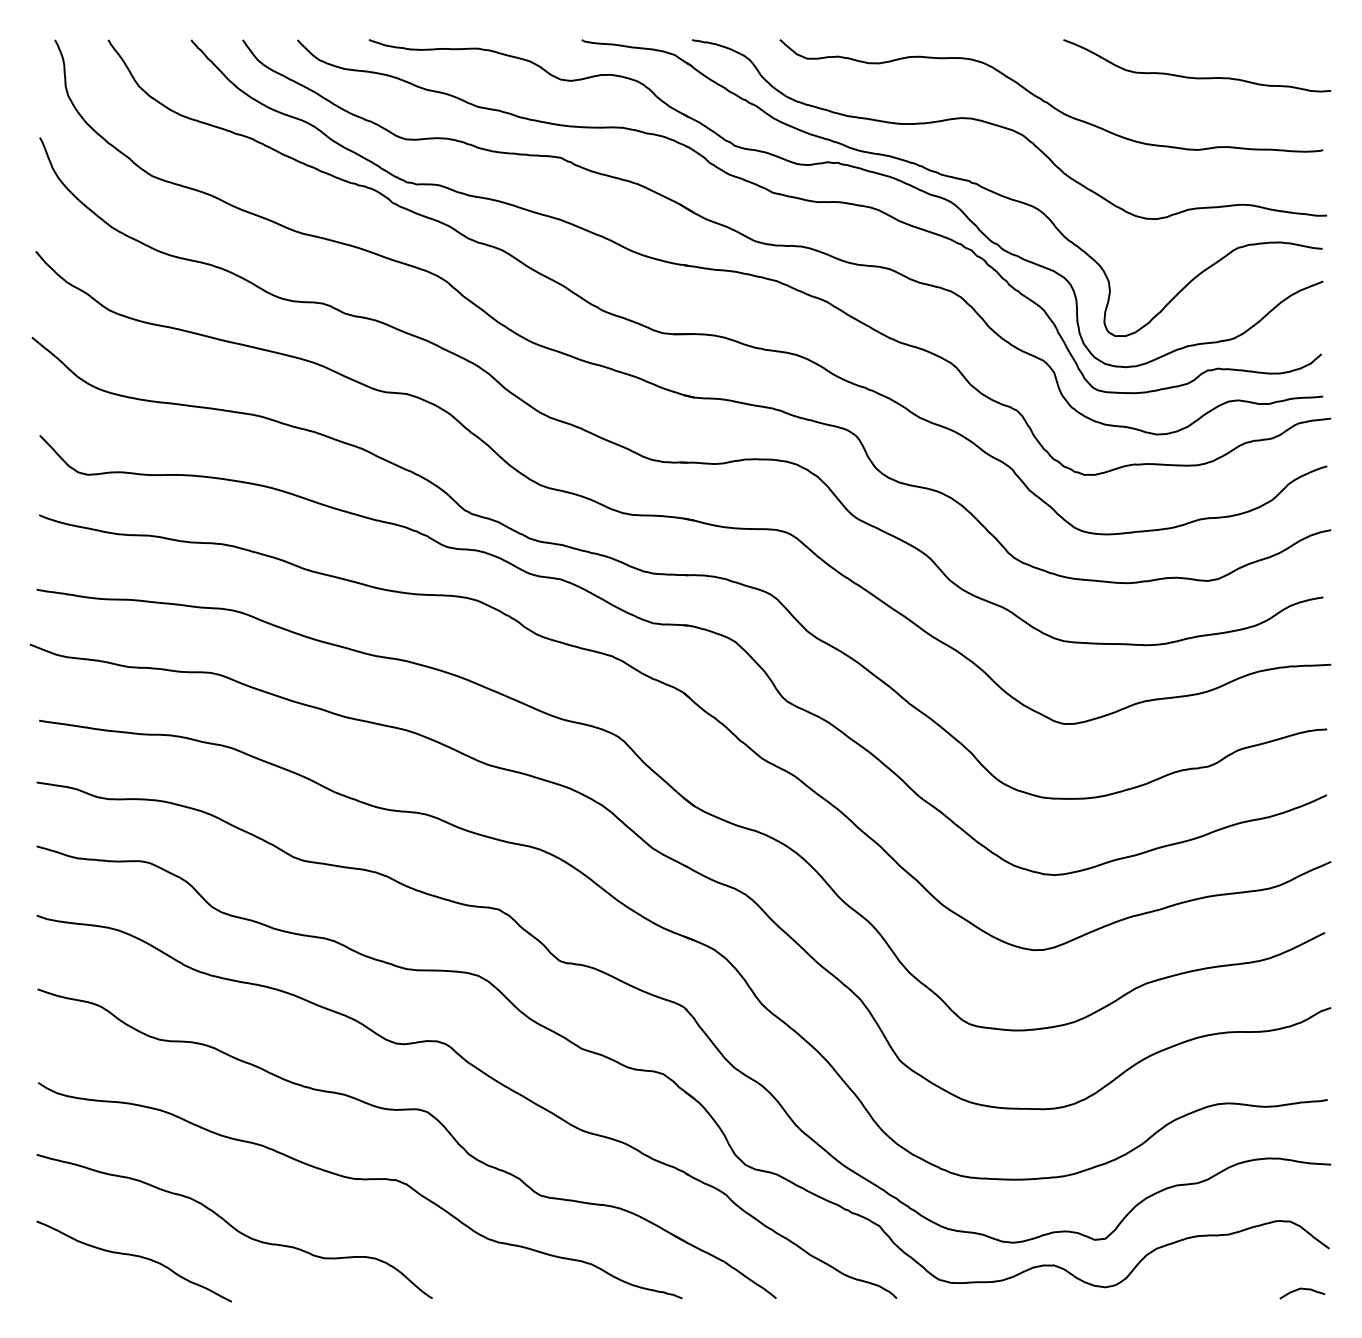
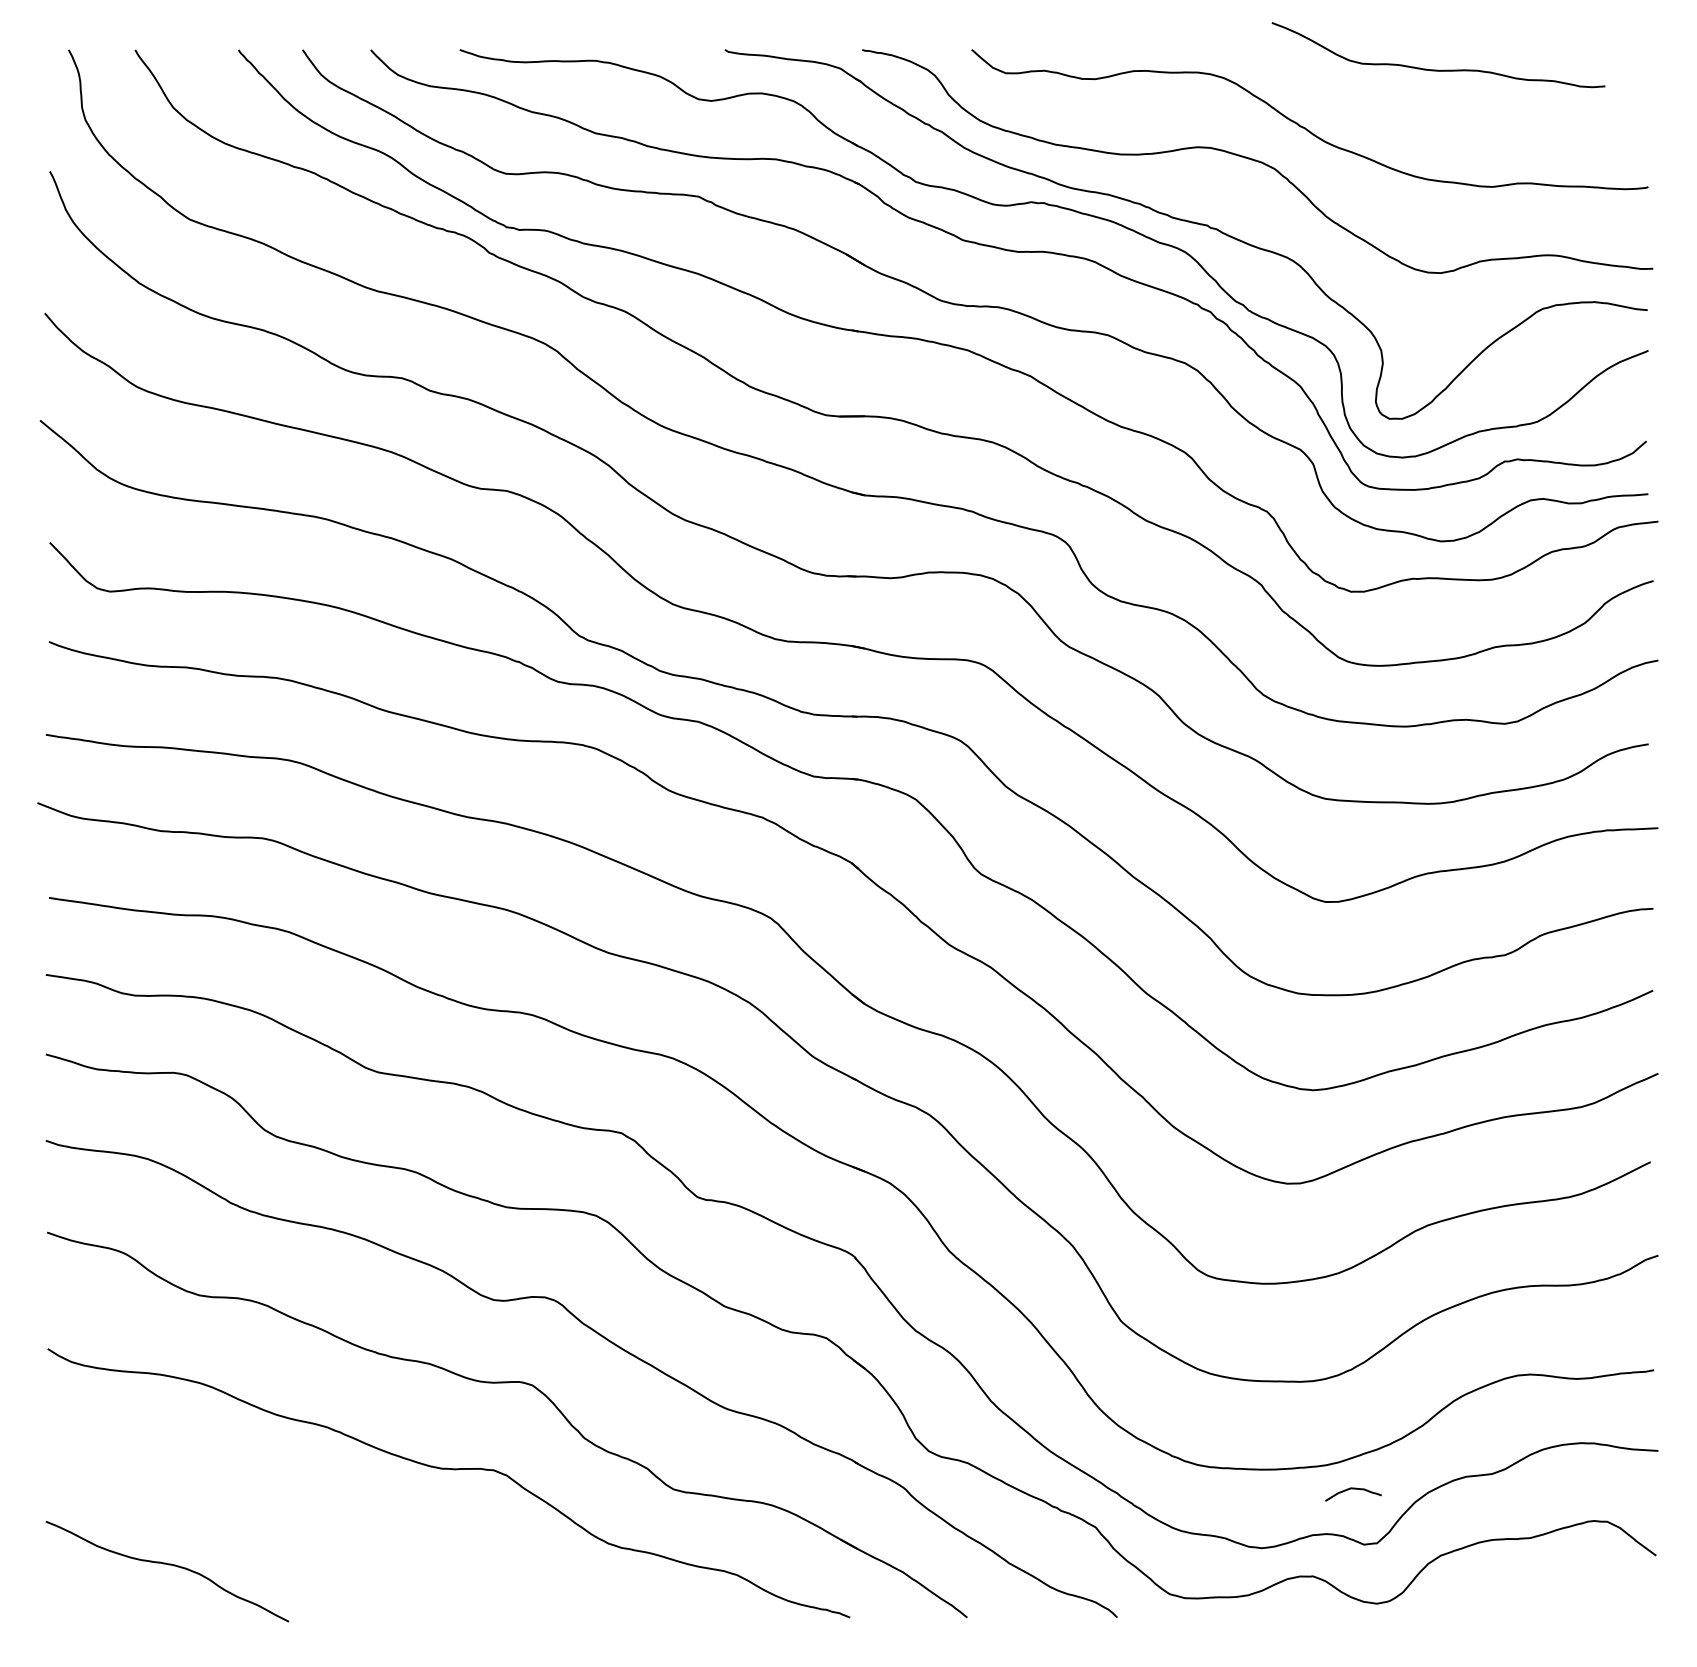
curve: (1197, 77) -> (1438, 69), moved
curve: (233, 1226) -> (291, 1528), removed
curve: (1302, 1289) -> (1353, 1489), moved

